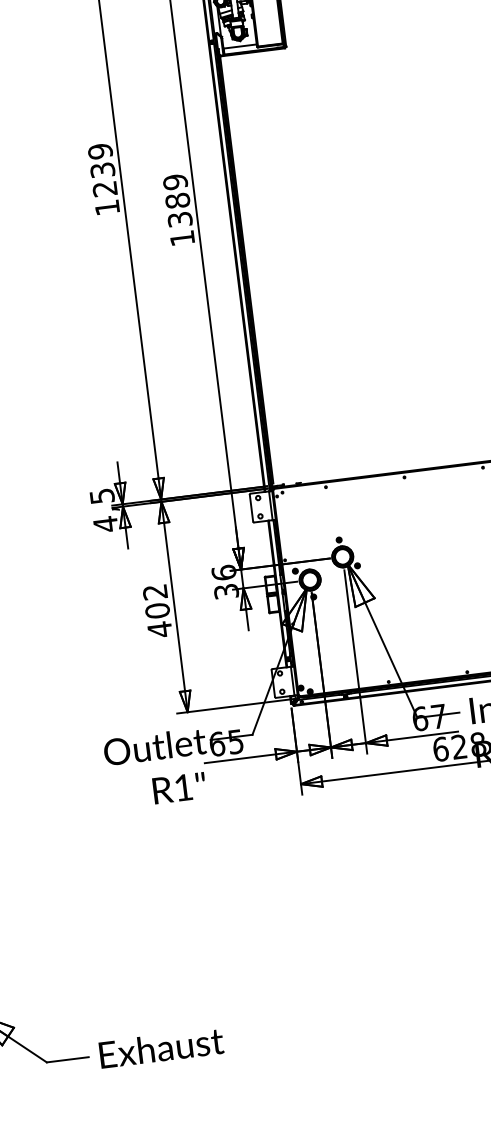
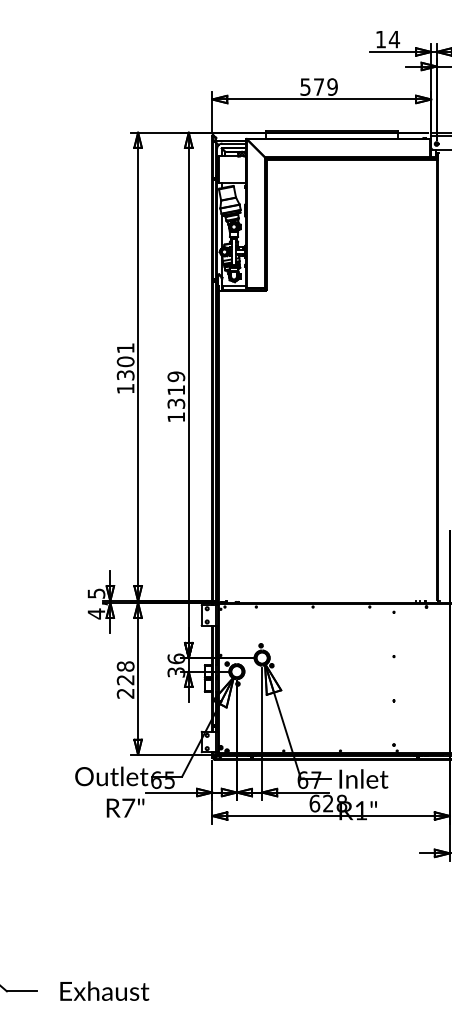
text: (102, 169) -> (125, 361), 1239 -> 1301
text: (178, 201) -> (176, 390), 1389 -> 1319
text: (157, 611) -> (125, 680), 402 -> 228
text: (183, 786) -> (128, 807), R1" -> R7"
text: (161, 1046) -> (104, 990), moved

